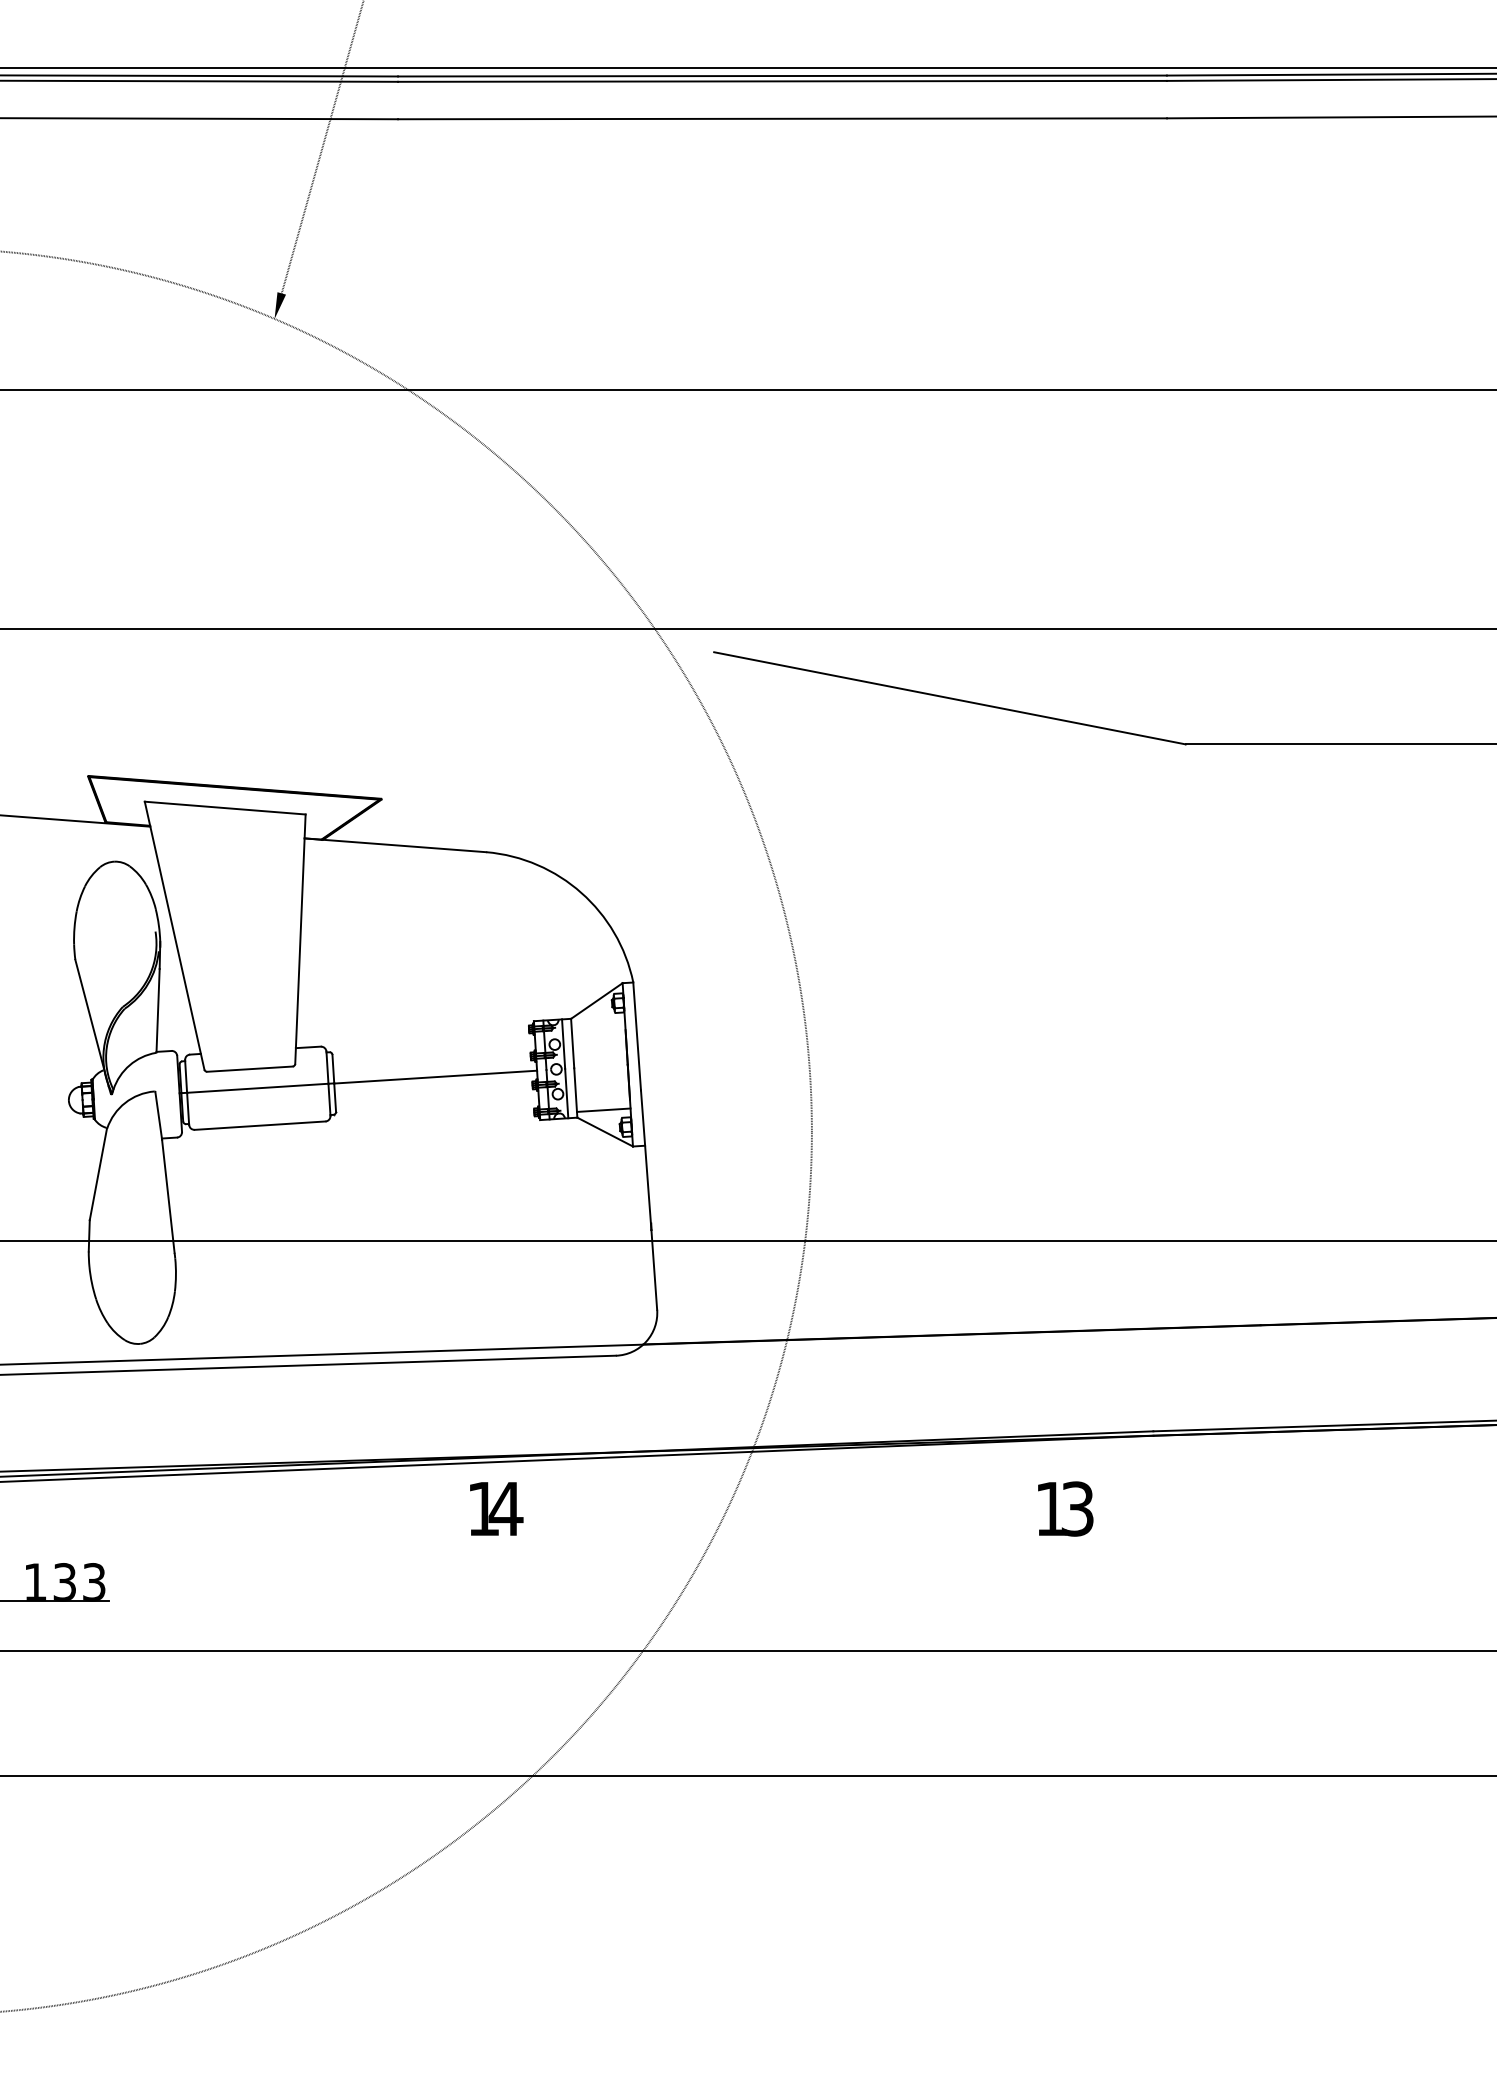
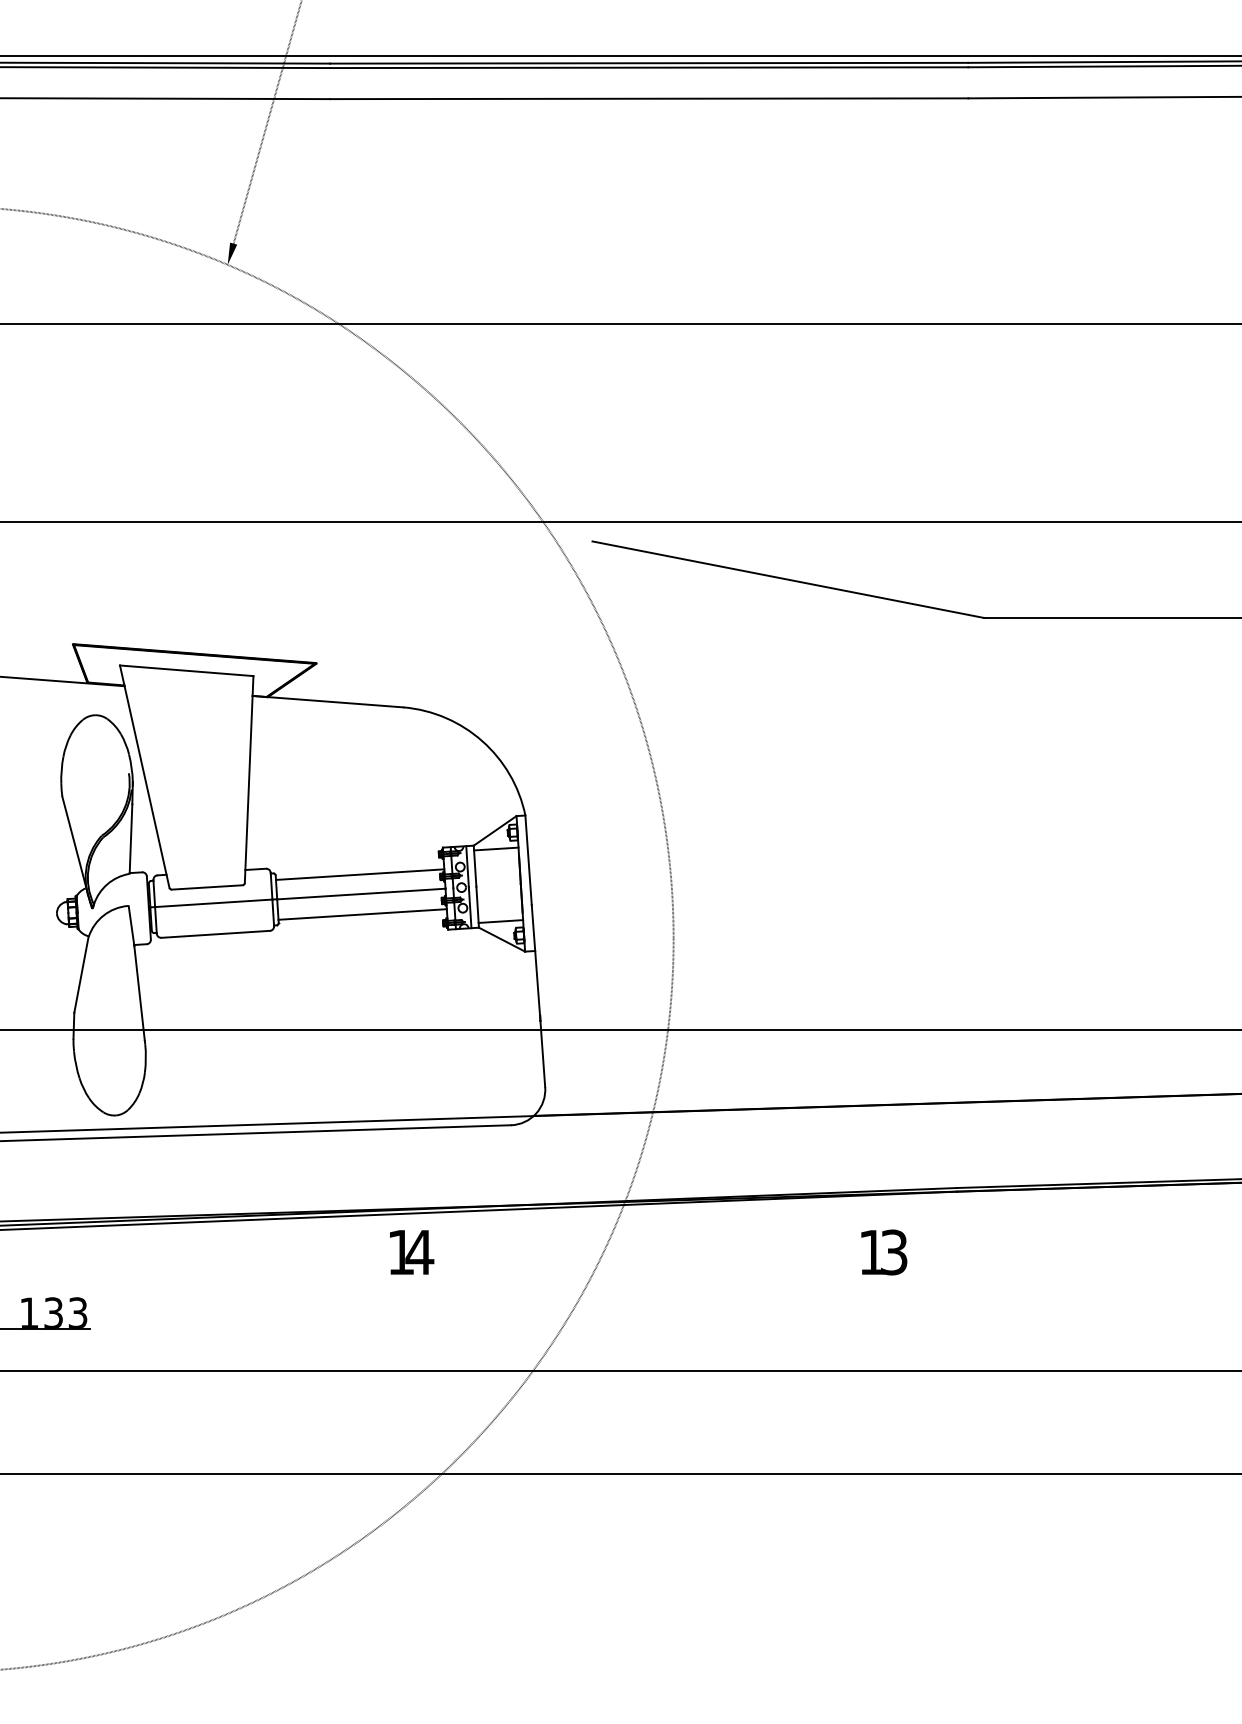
line: (598, 1022) -> (496, 848), added
line: (433, 1053) -> (359, 874), added
line: (436, 1101) -> (362, 914), added

